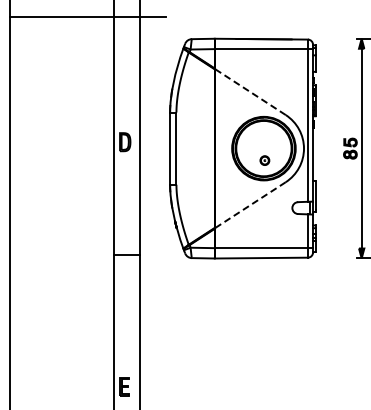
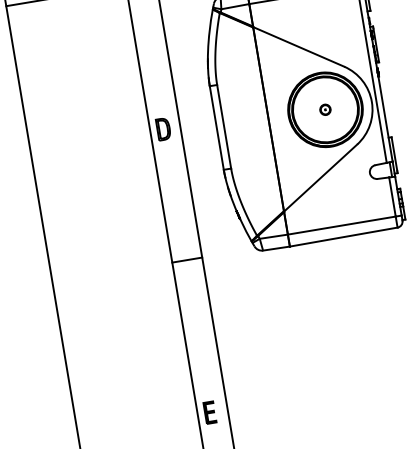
line: (249, 91) -> (297, 46), dashed -> solid
part: (264, 160) -> (324, 109), moved
line: (249, 205) -> (319, 178), dashed -> solid

